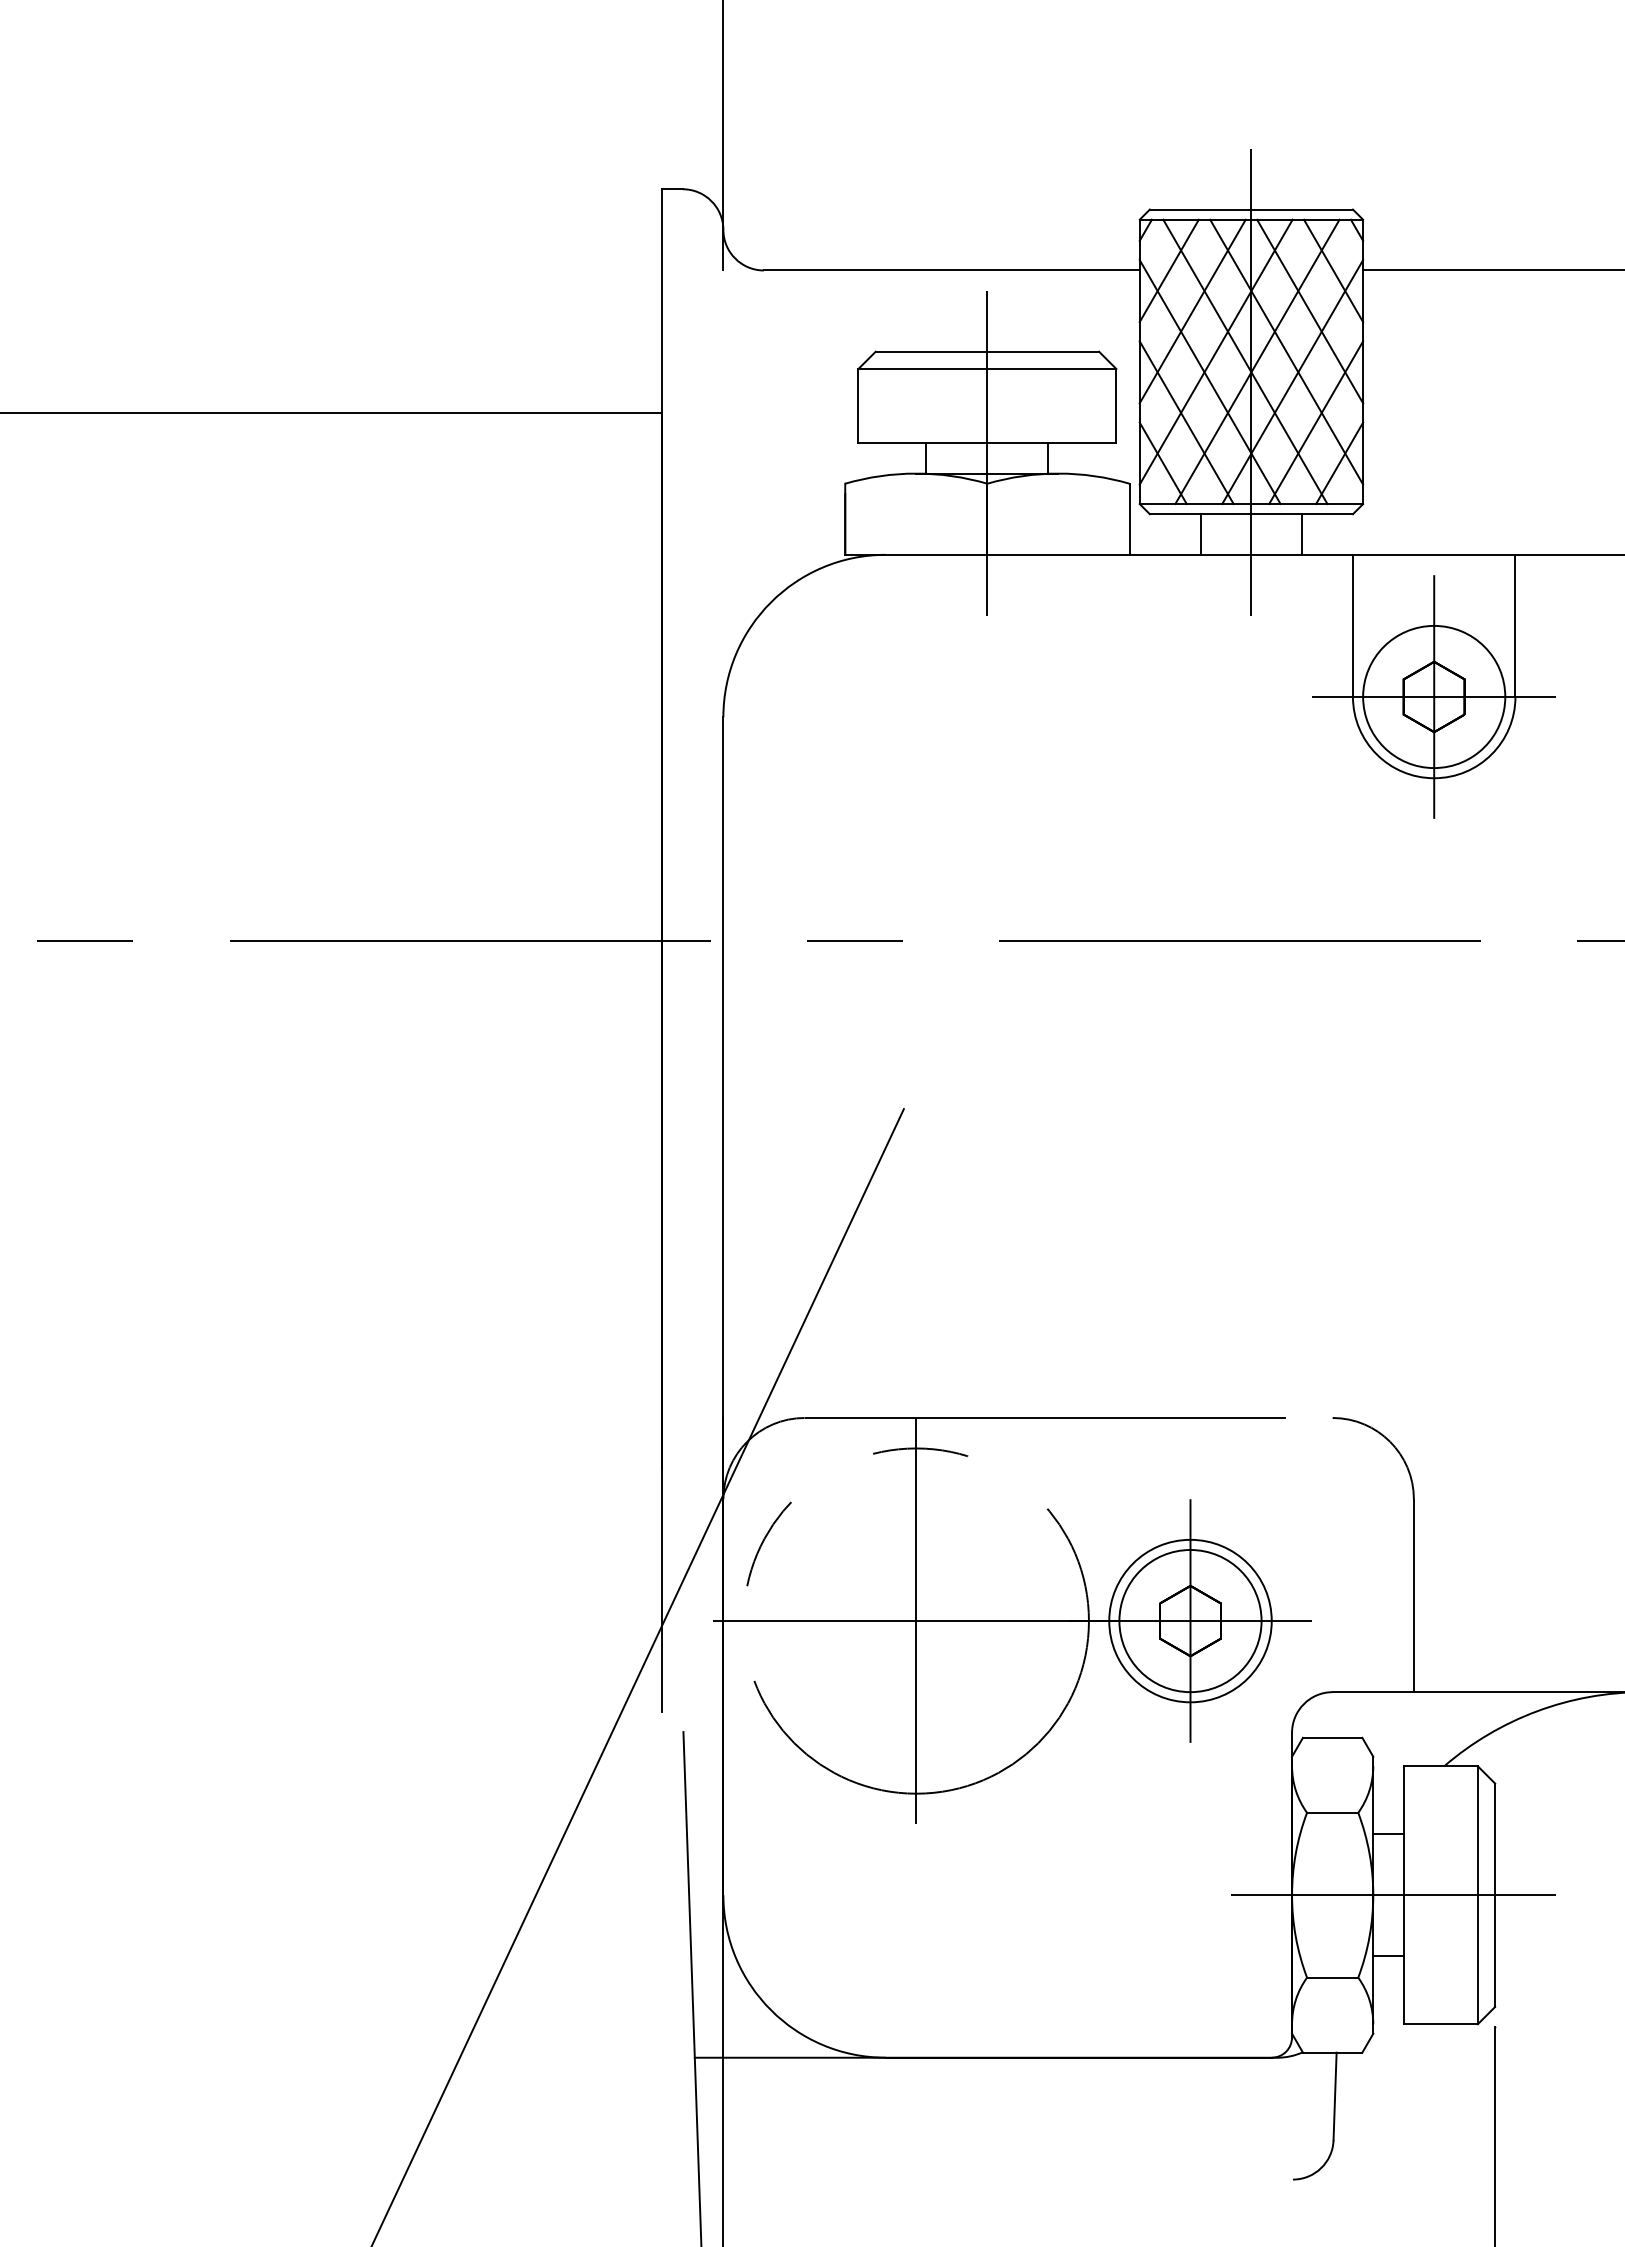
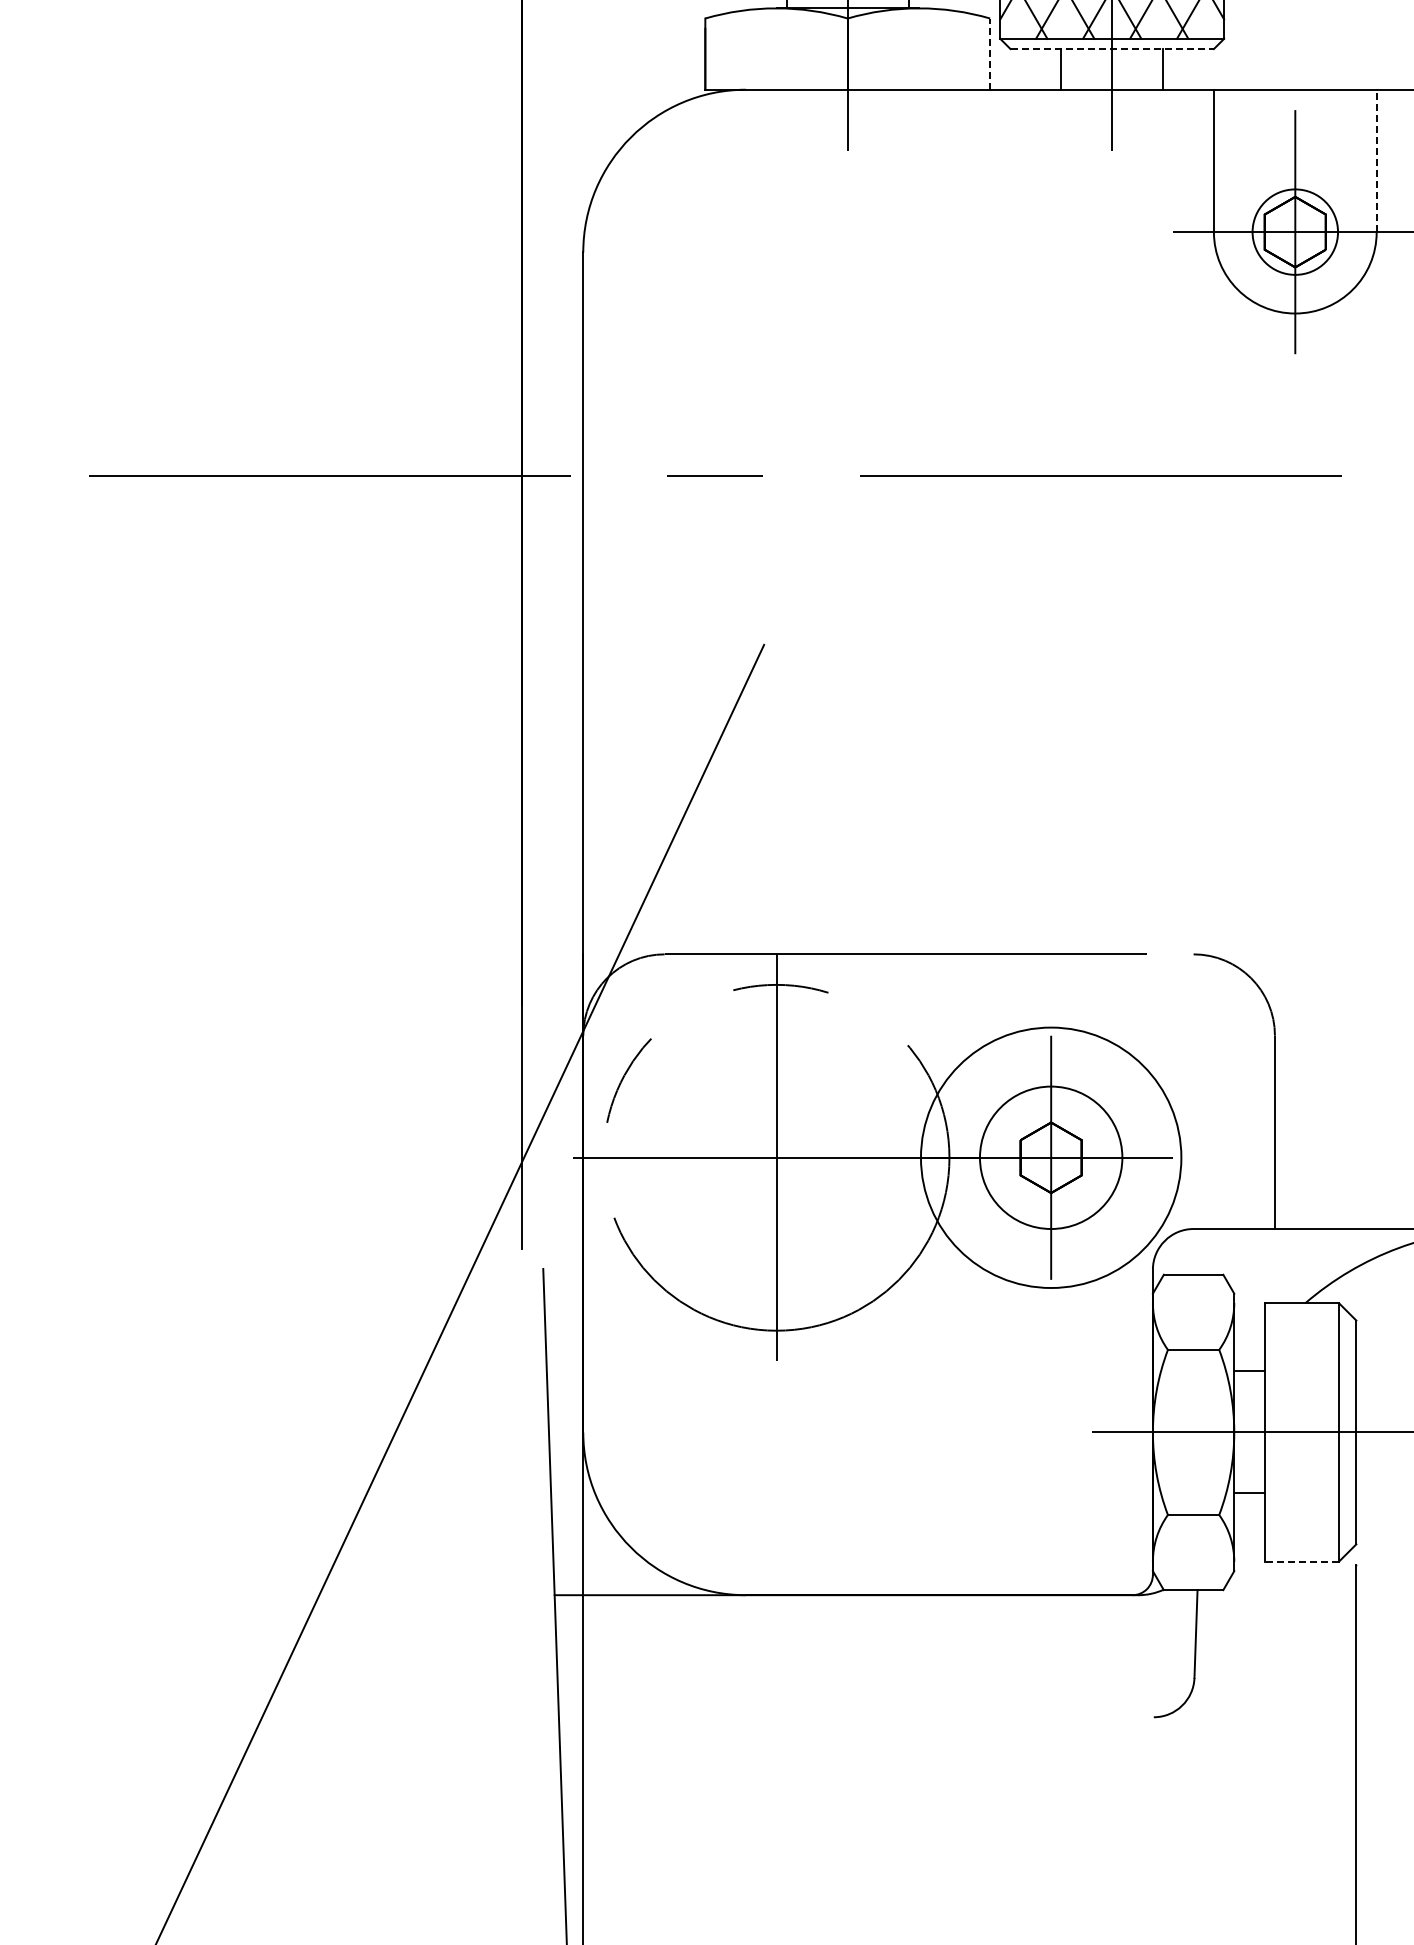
line: (1251, 514) -> (1112, 49), solid -> dashed
line: (1129, 519) -> (990, 54), solid -> dashed
line: (1515, 625) -> (1376, 160), solid -> dashed
circle: (1434, 696) -> (1295, 231), size x0.6
circle: (1190, 1620) -> (1051, 1157), size x1.6
line: (1440, 2024) -> (1301, 1561), solid -> dashed

